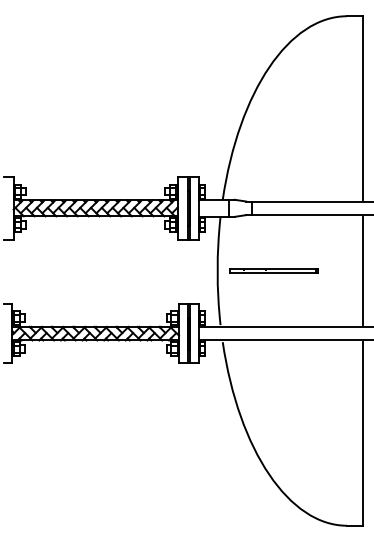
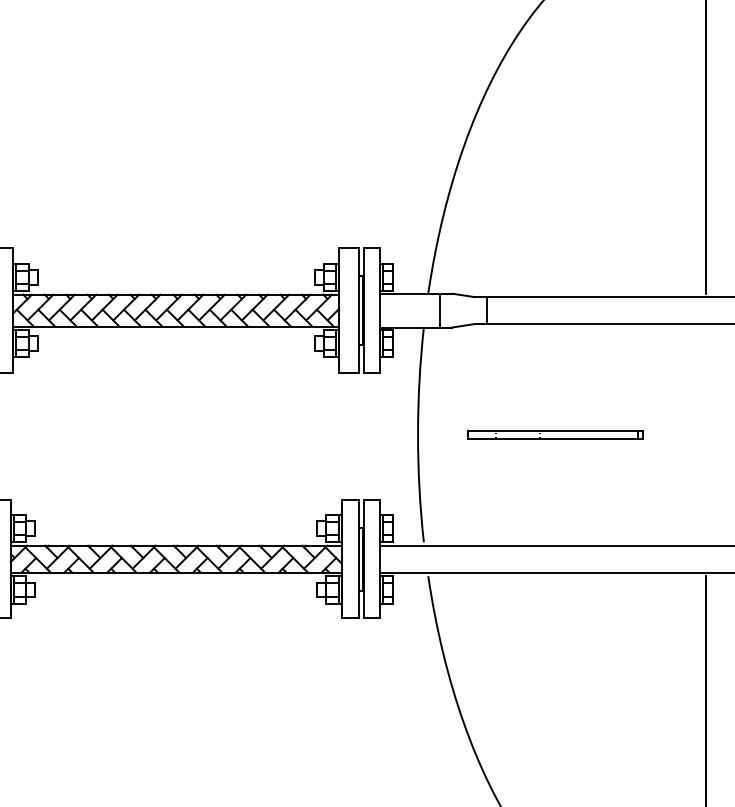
part: (273, 270) -> (554, 433), moved
line: (362, 270) -> (705, 433), removed

